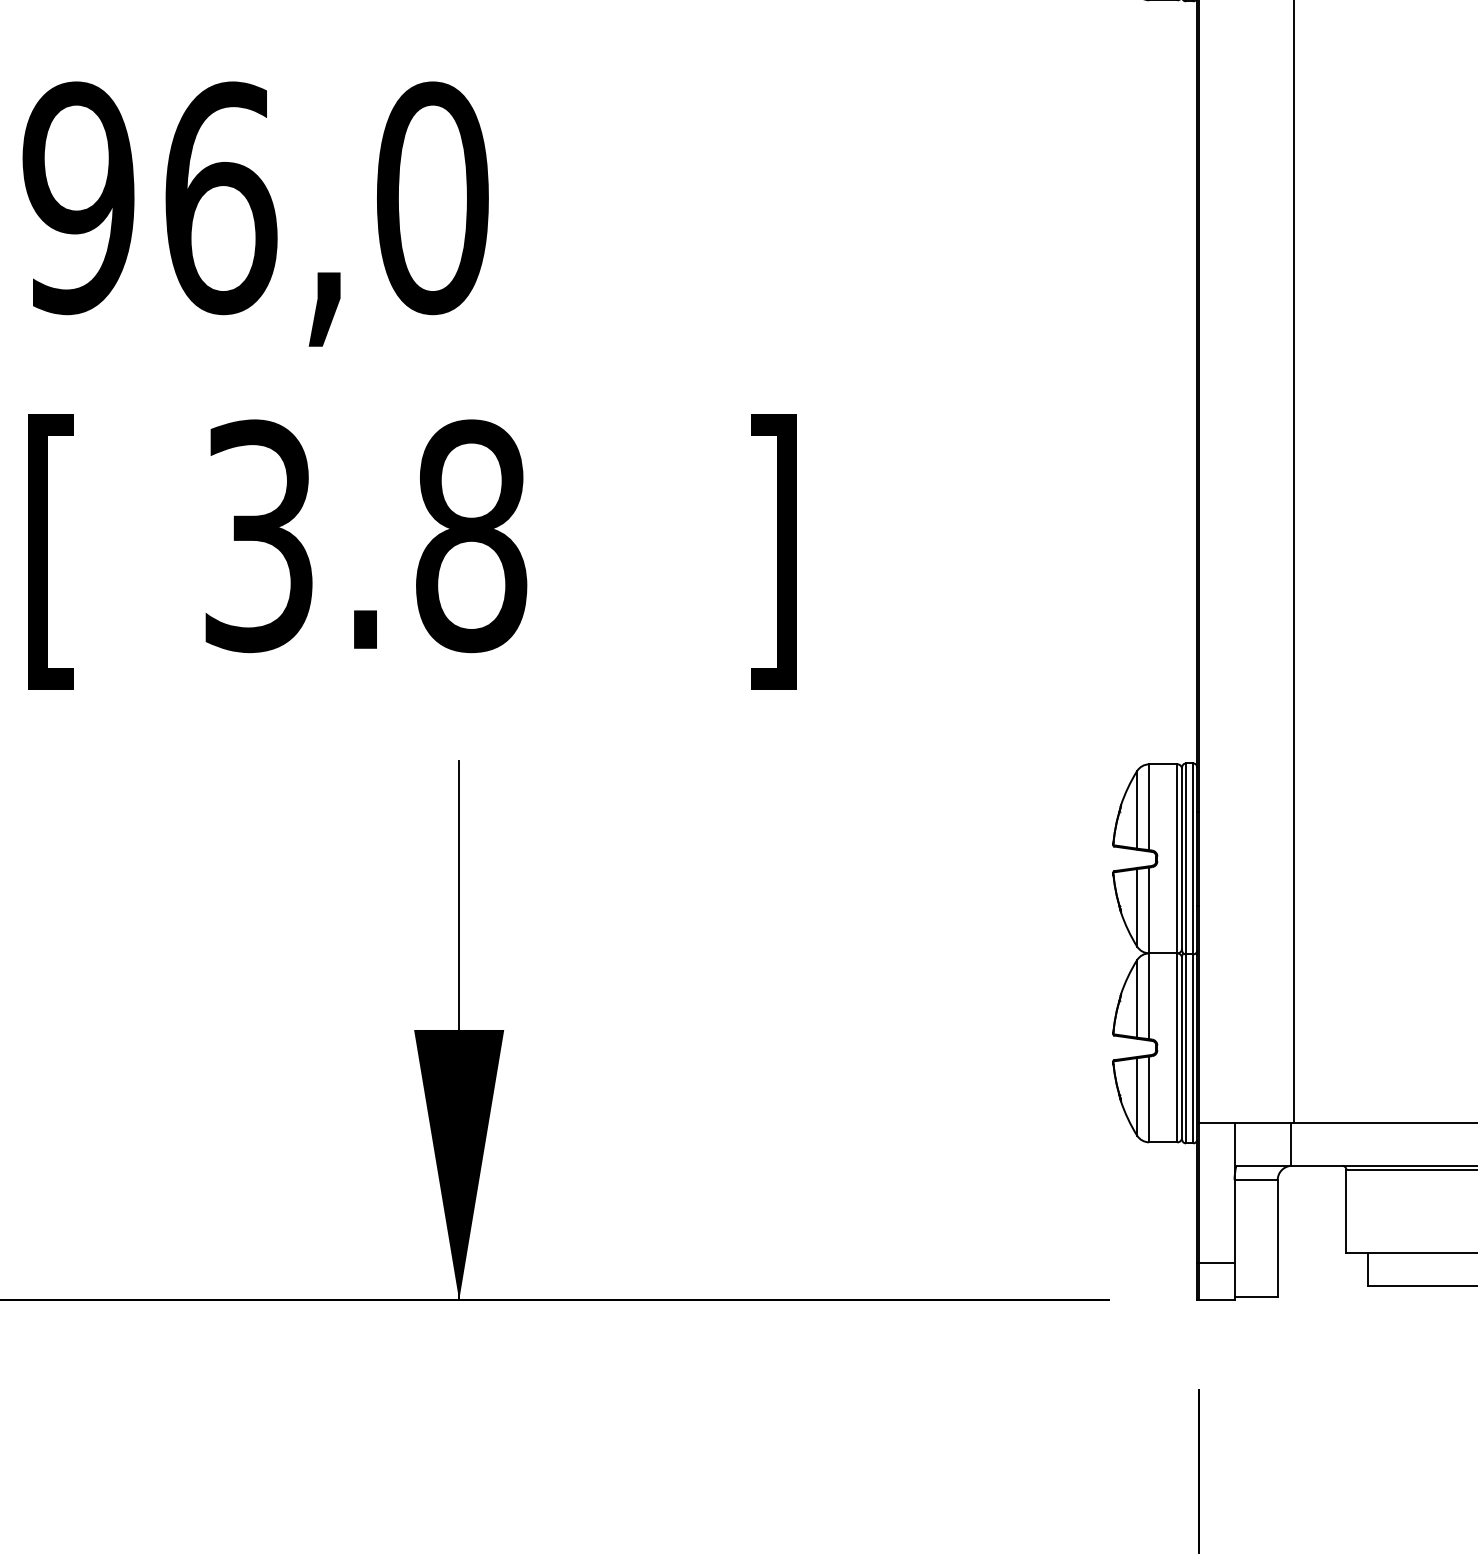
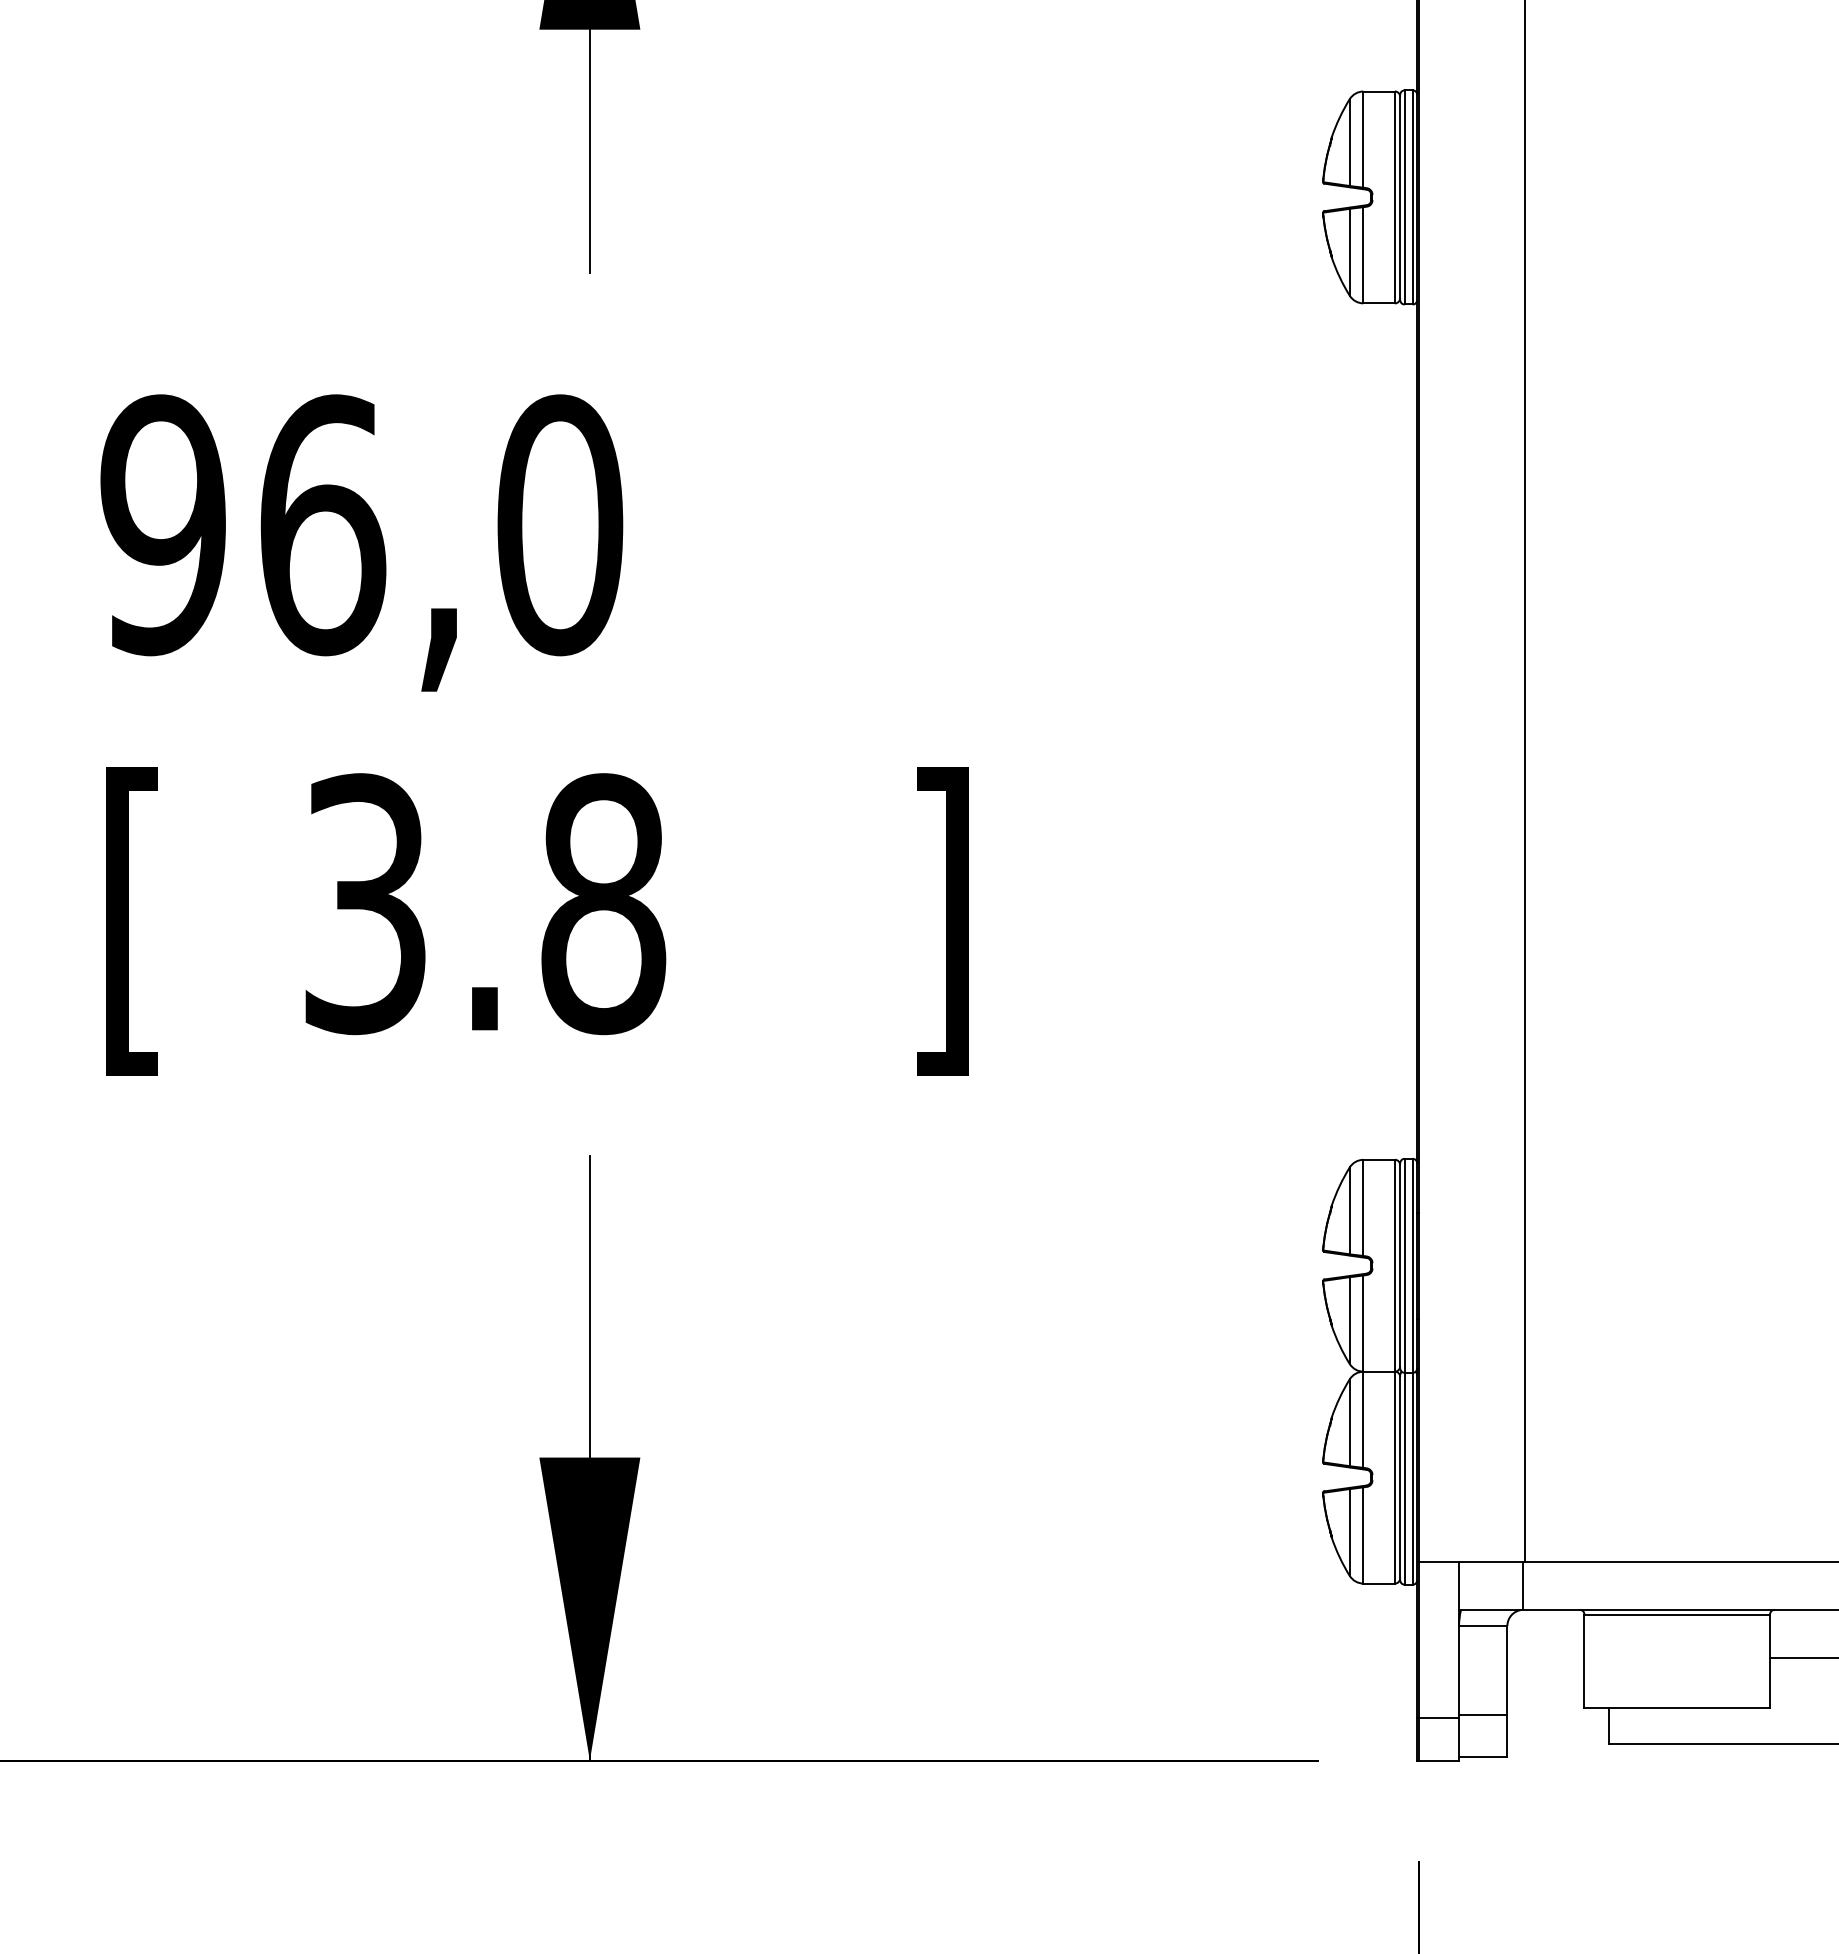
line: (1256, 1259) -> (1483, 1714), added

